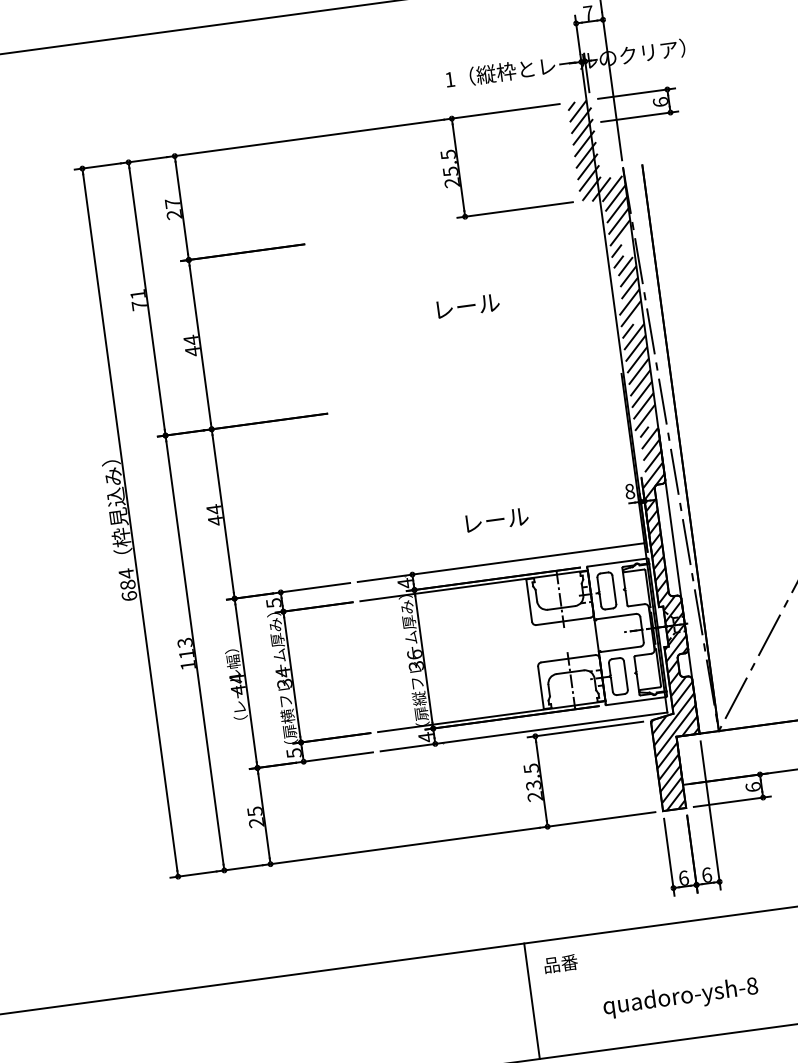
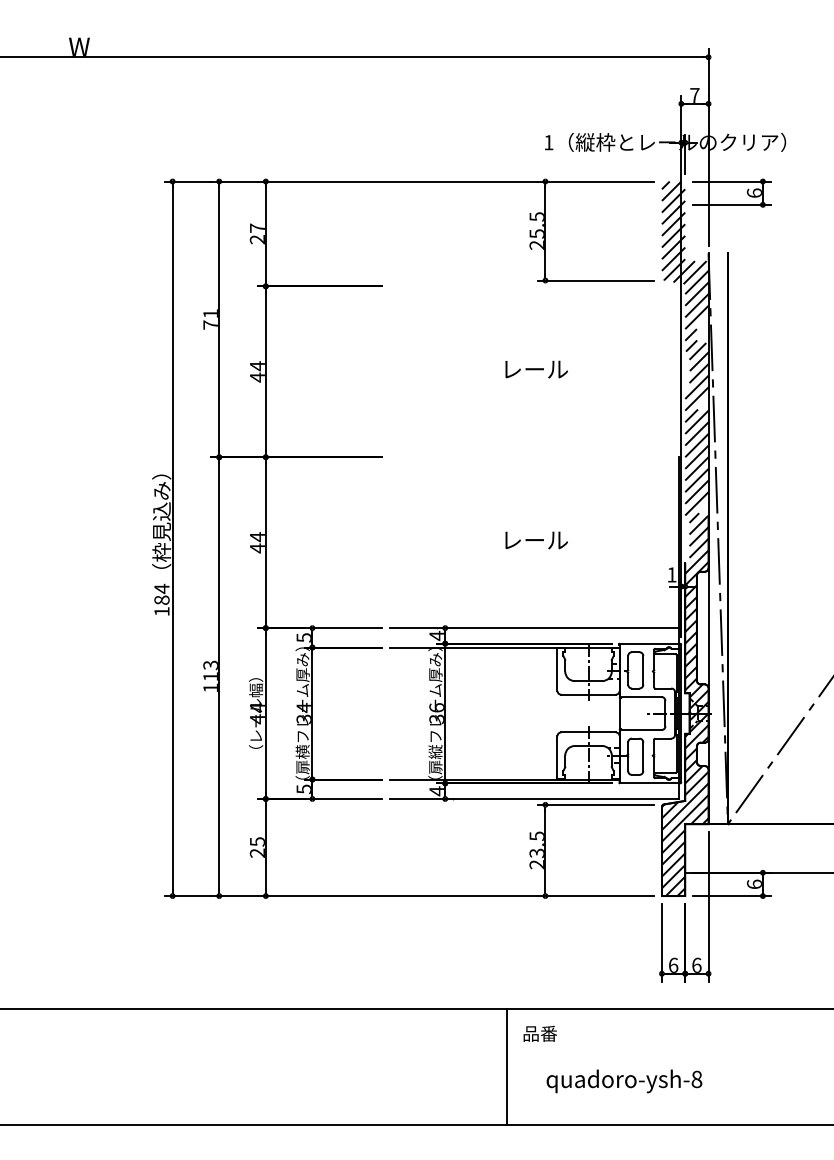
text: (629, 491) -> (671, 574), 8 -> 1
text: (497, 520) -> (536, 540), moved
text: (129, 596) -> (161, 611), 684 -> 184
text: (680, 997) -> (624, 1081), moved

